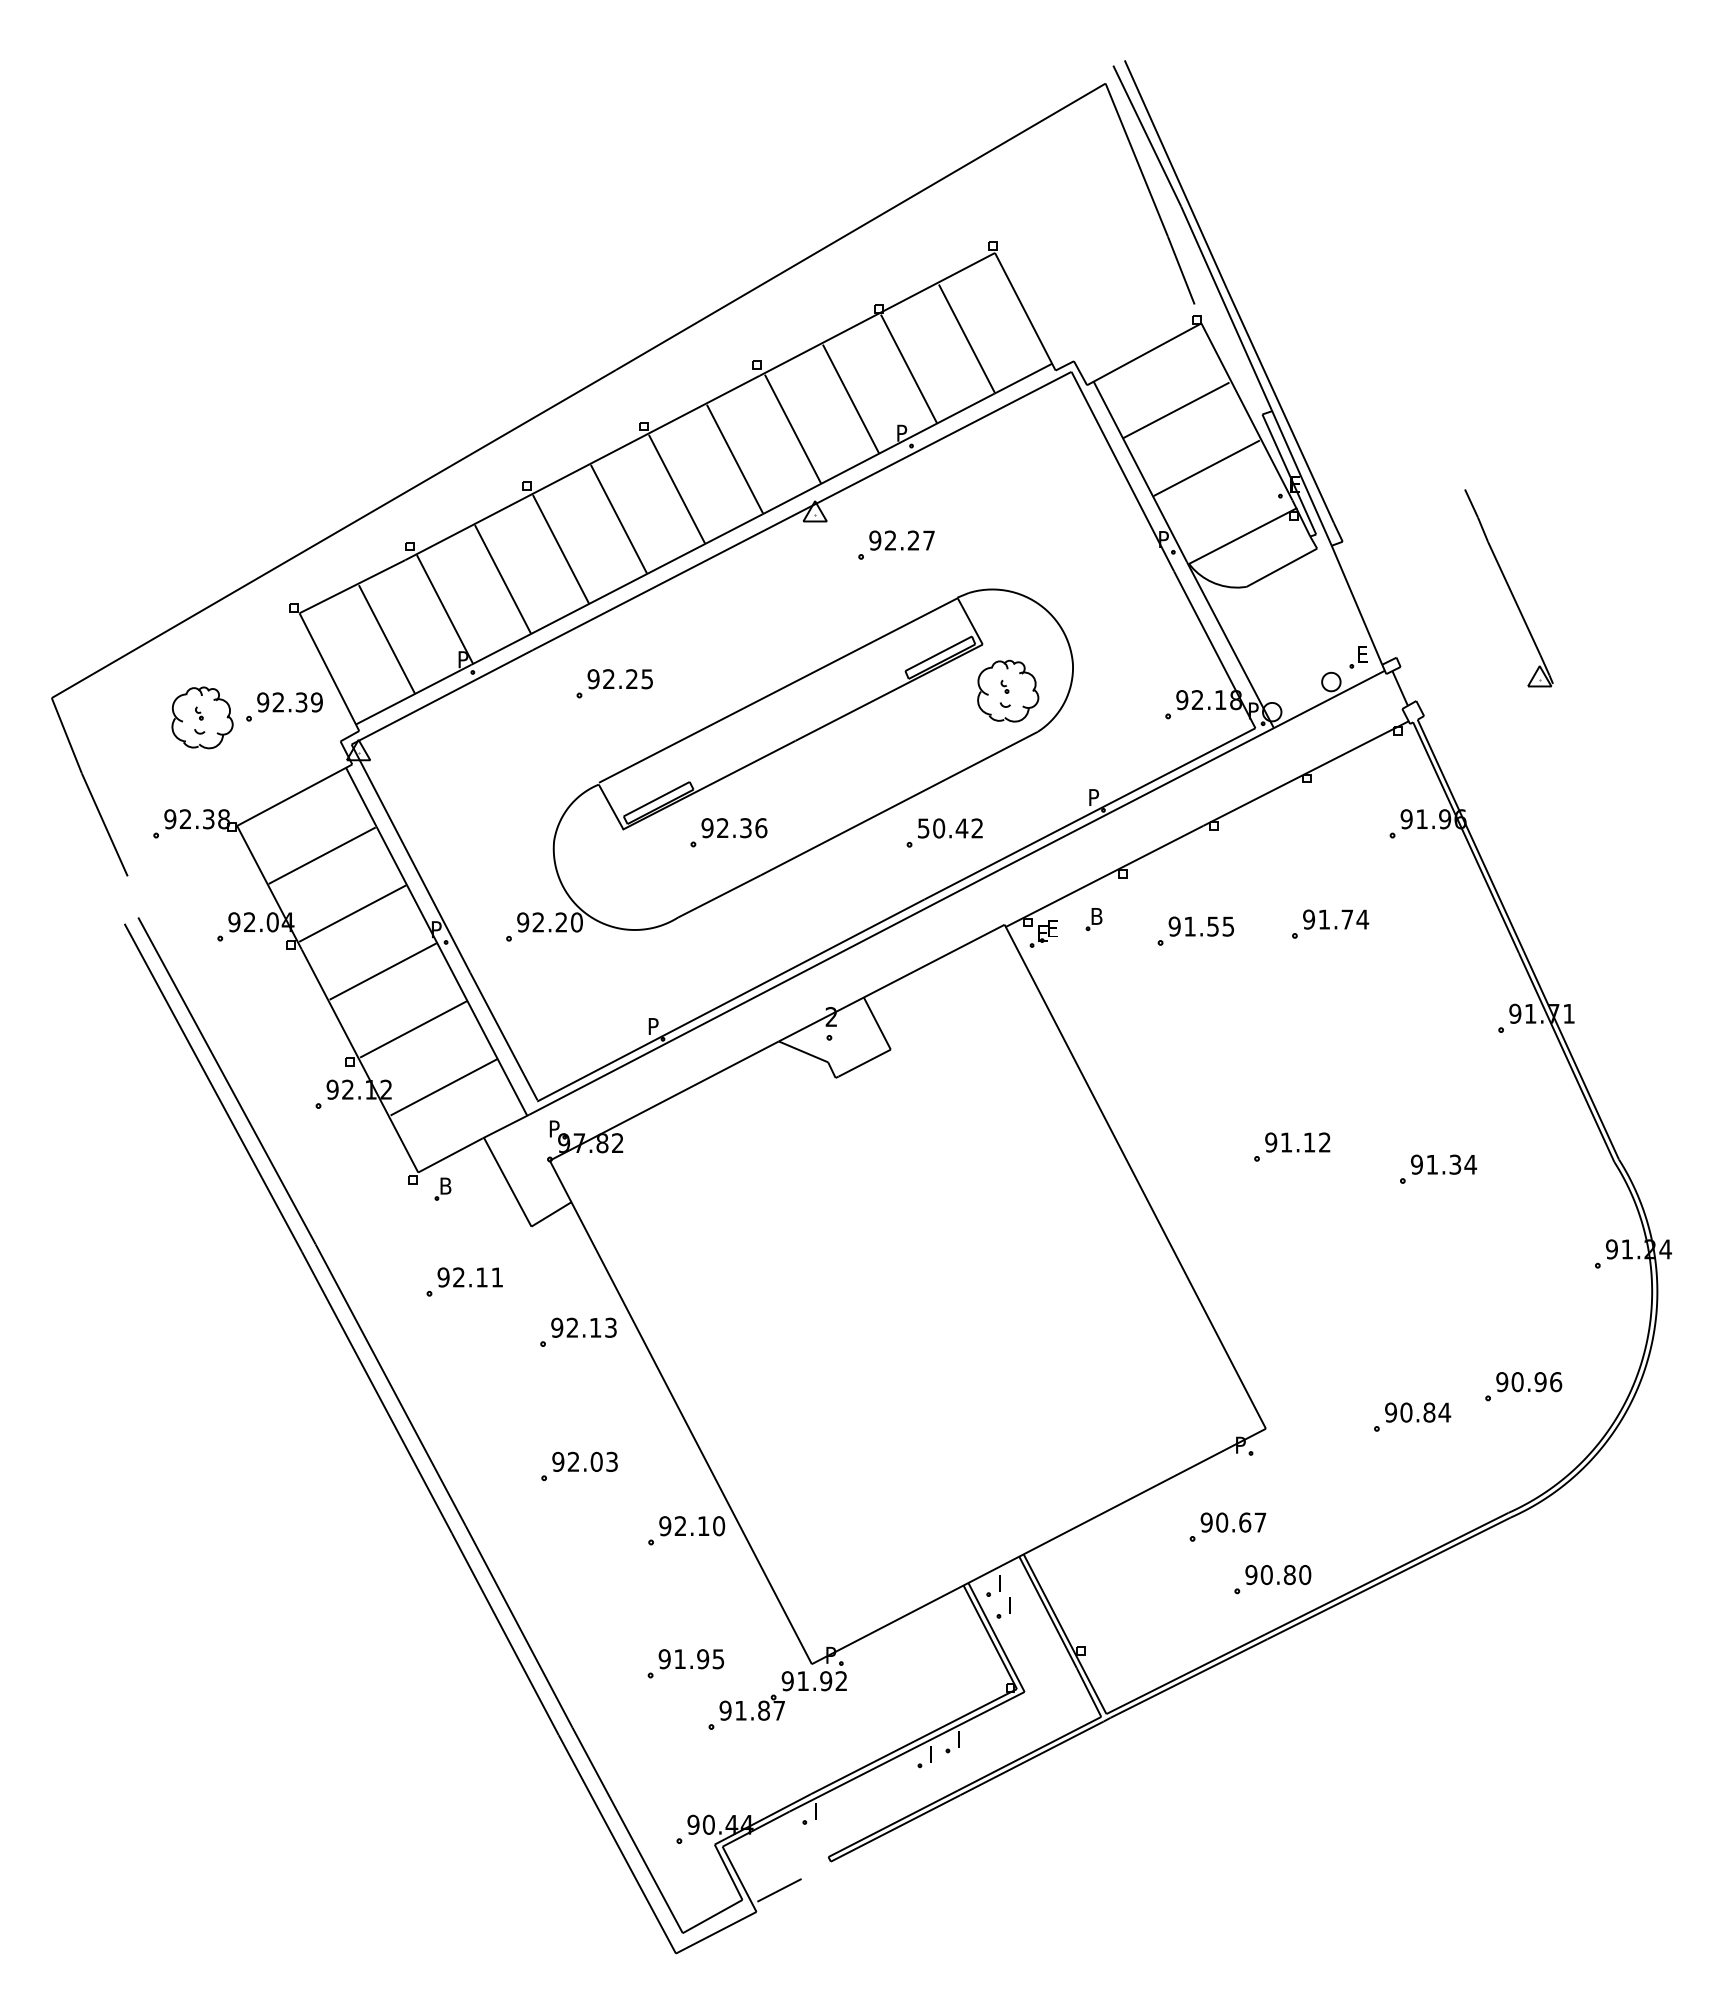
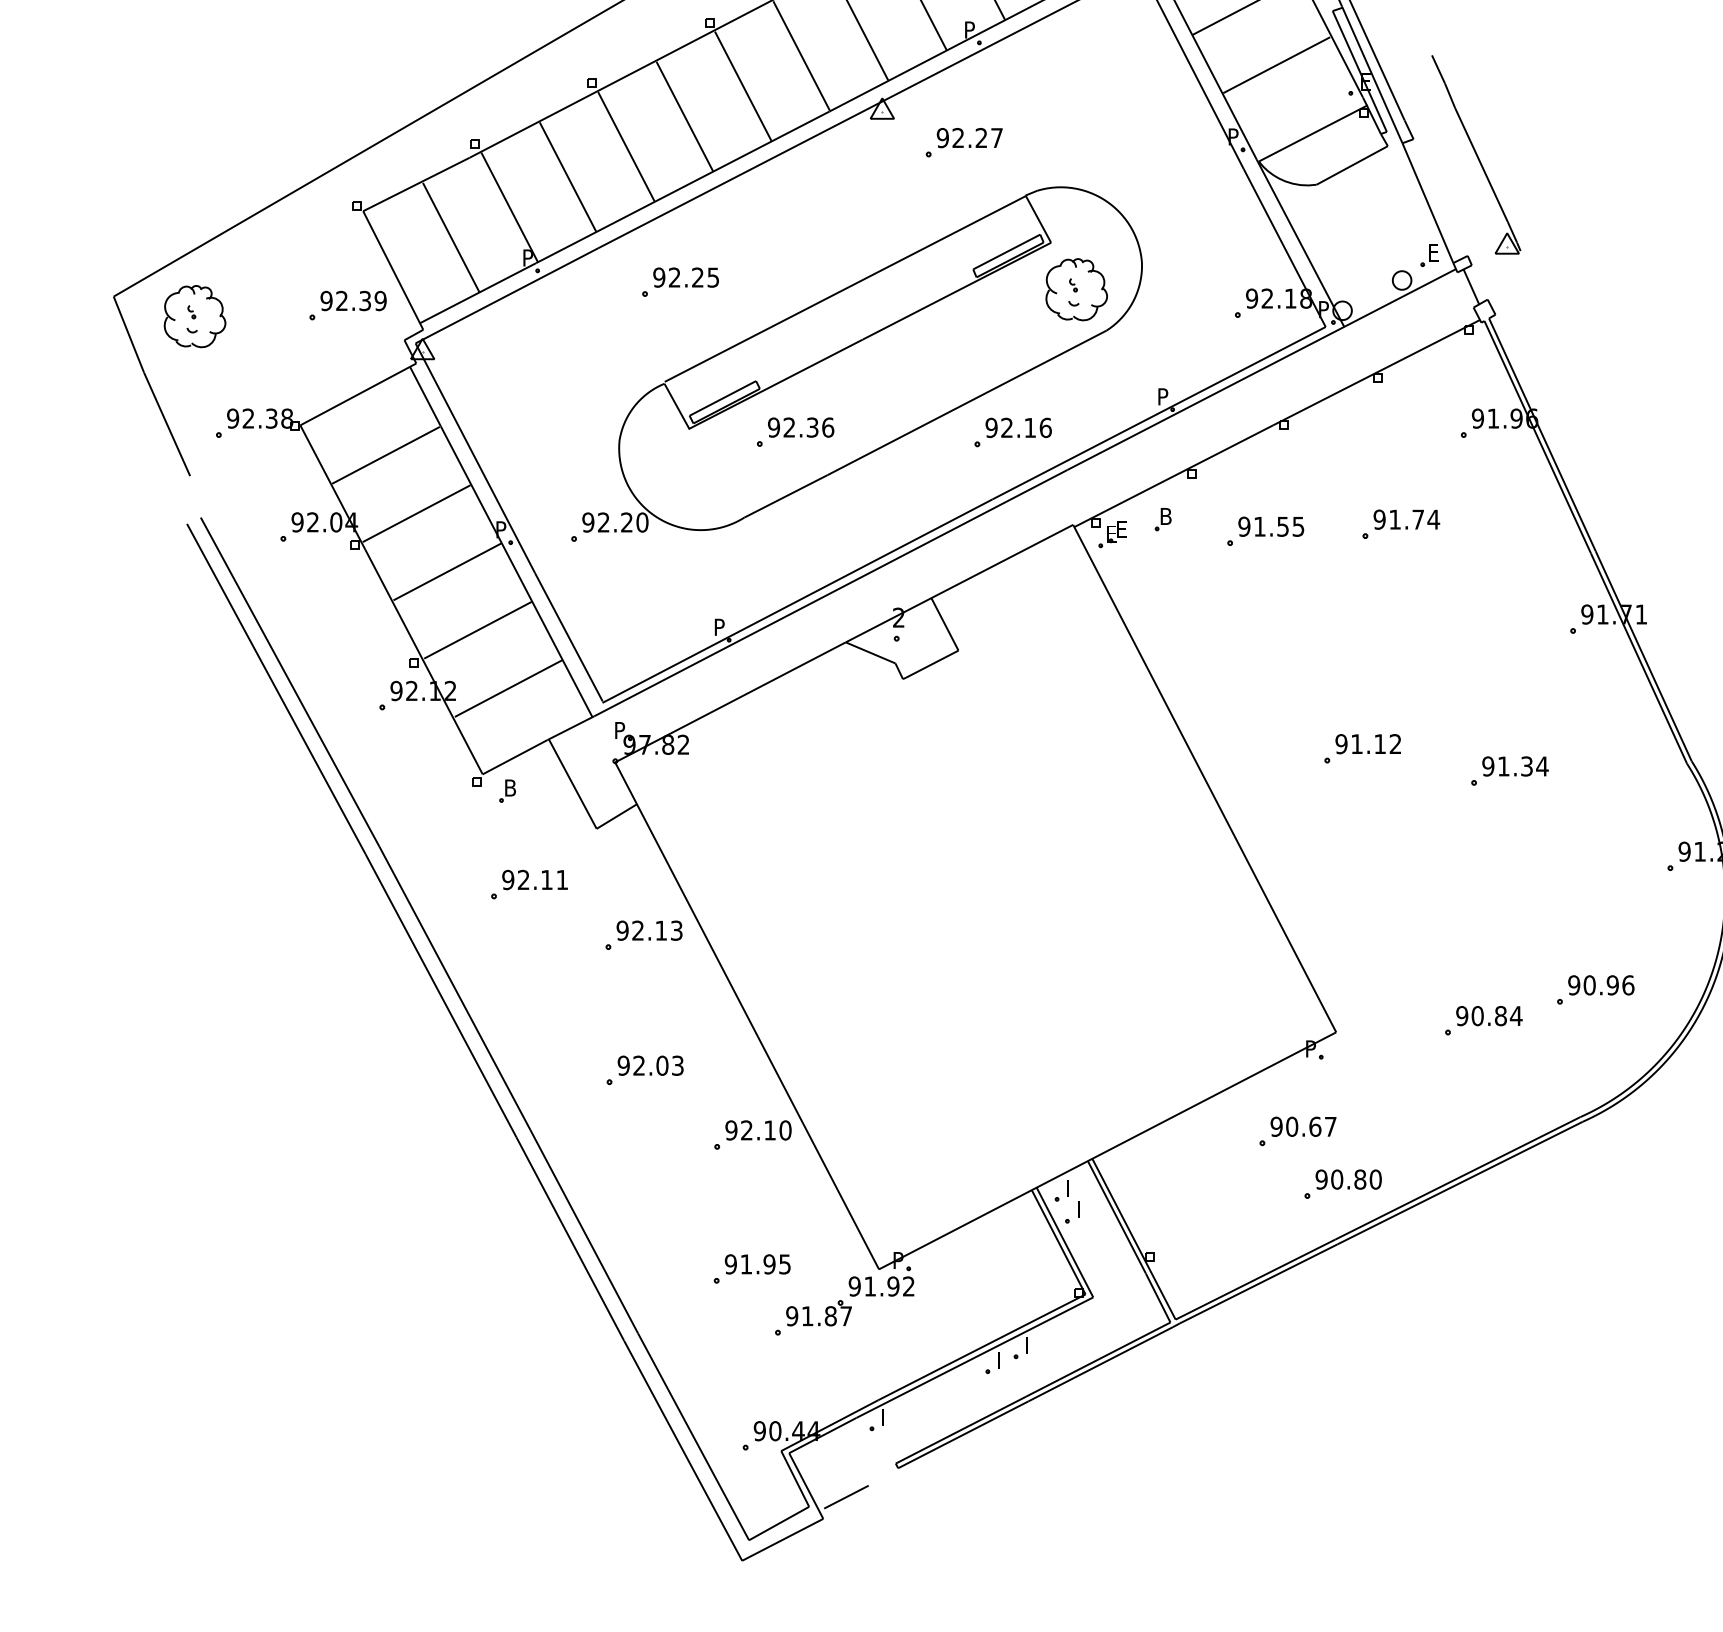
part: (1508, 588) -> (1475, 155), moved
part: (202, 717) -> (194, 316), moved
text: (950, 828) -> (1018, 427), 50.42 -> 92.16

